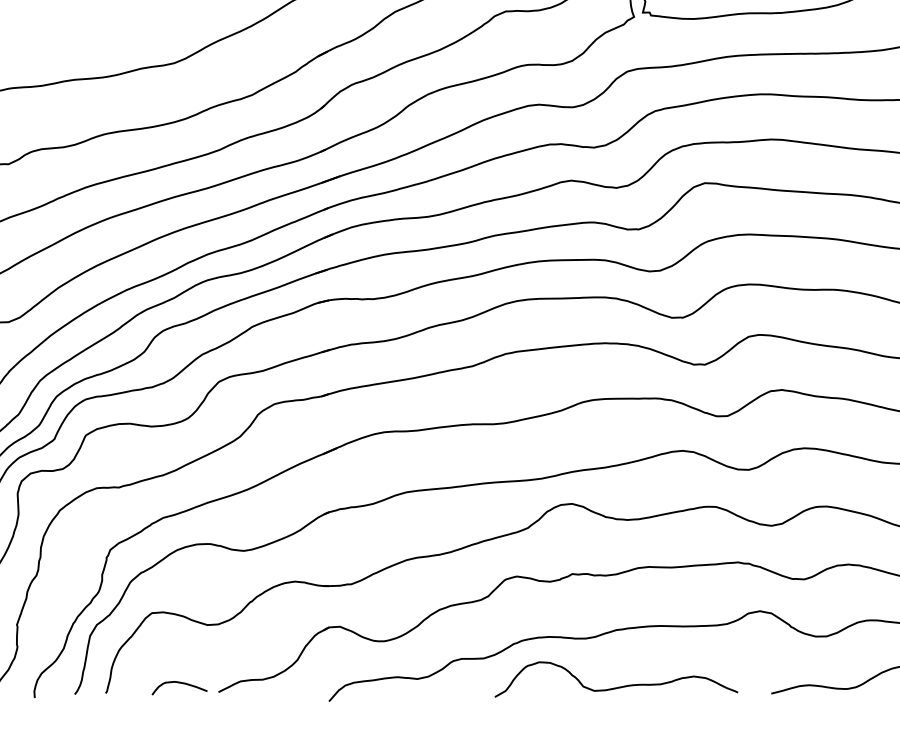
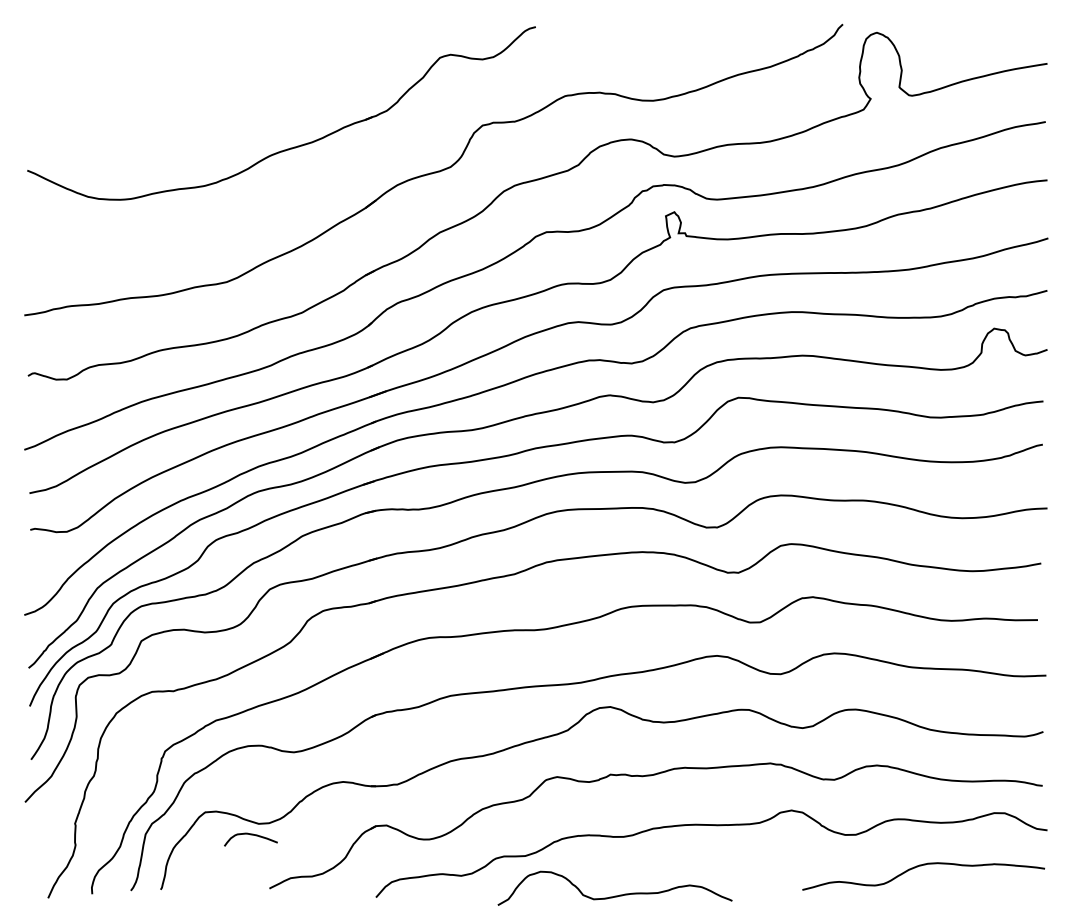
curve: (179, 683) -> (250, 835), moved
curve: (615, 686) -> (614, 895), moved

